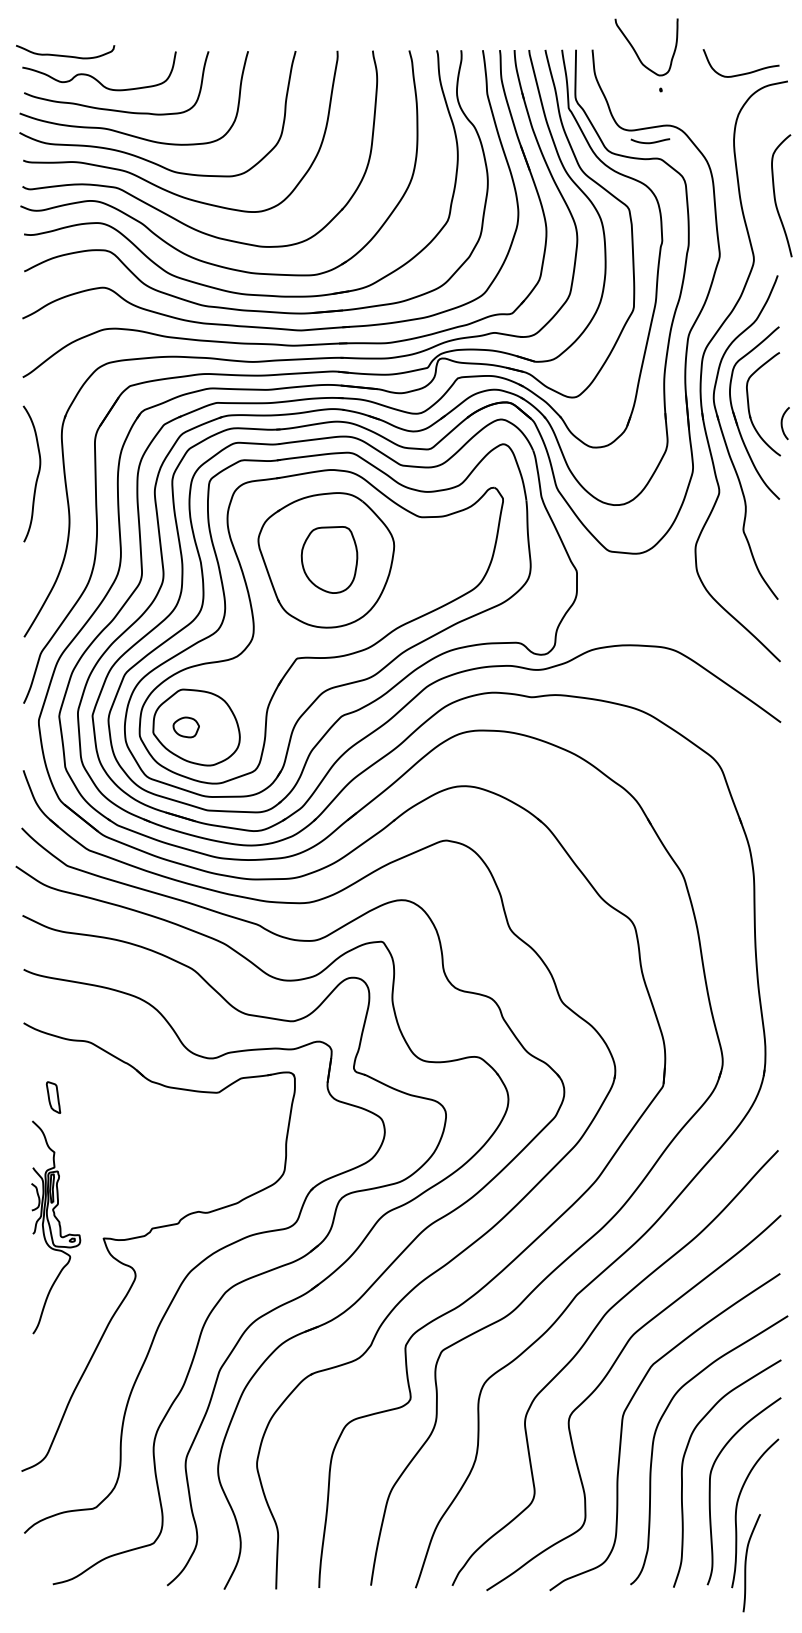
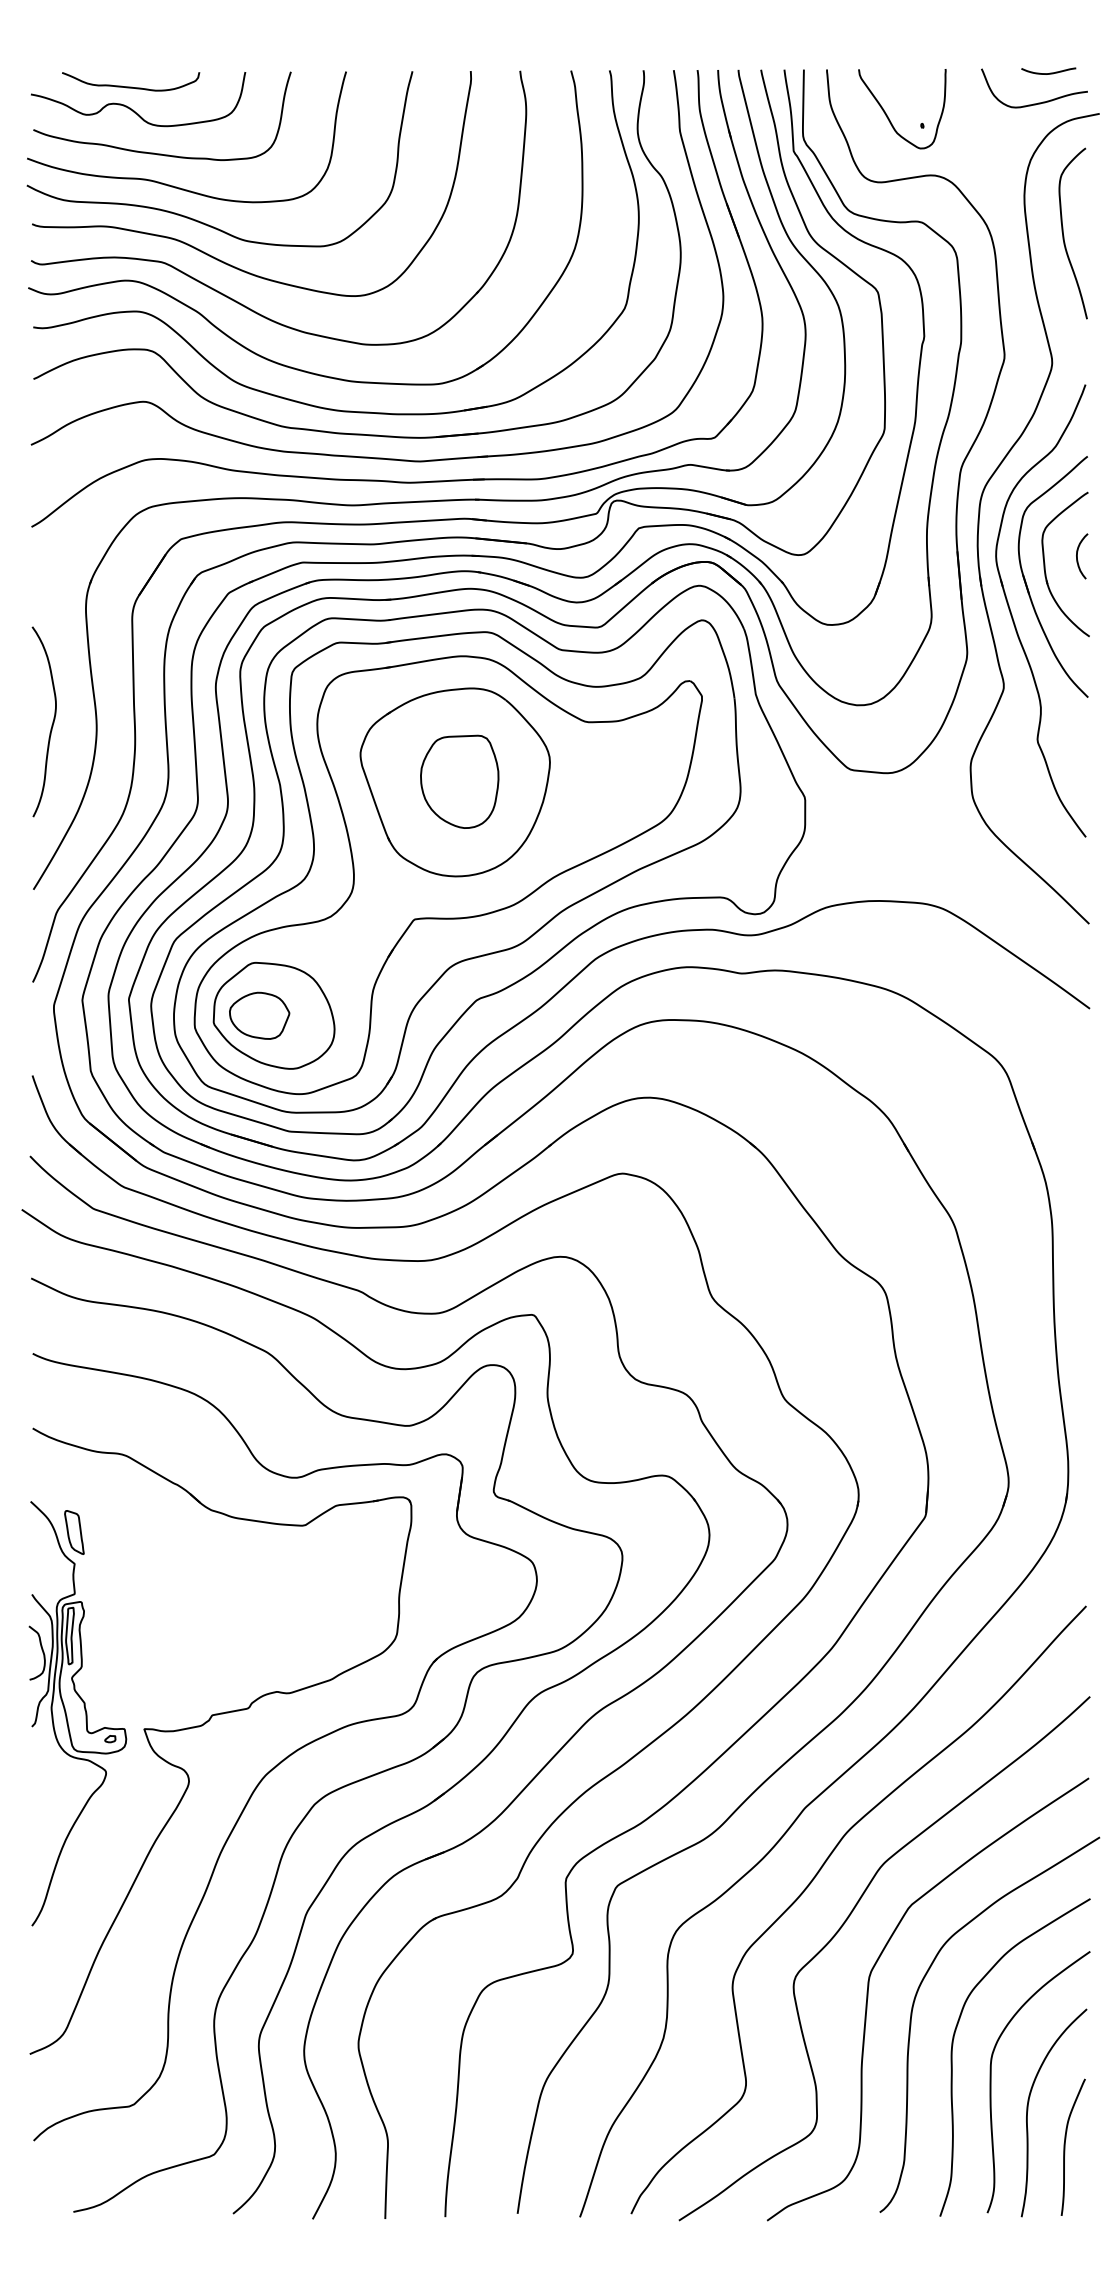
curve: (636, 52) -> (888, 116), moved
curve: (65, 55) -> (131, 86), moved
curve: (651, 142) -> (1050, 72), moved
curve: (775, 197) -> (1064, 235), moved
curve: (782, 423) -> (1077, 556), moved
curve: (37, 476) -> (51, 725), moved
part: (186, 727) -> (259, 1015), size x1.67
part: (55, 1227) -> (77, 1713), size x1.43
curve: (746, 1562) -> (1065, 2146), moved

